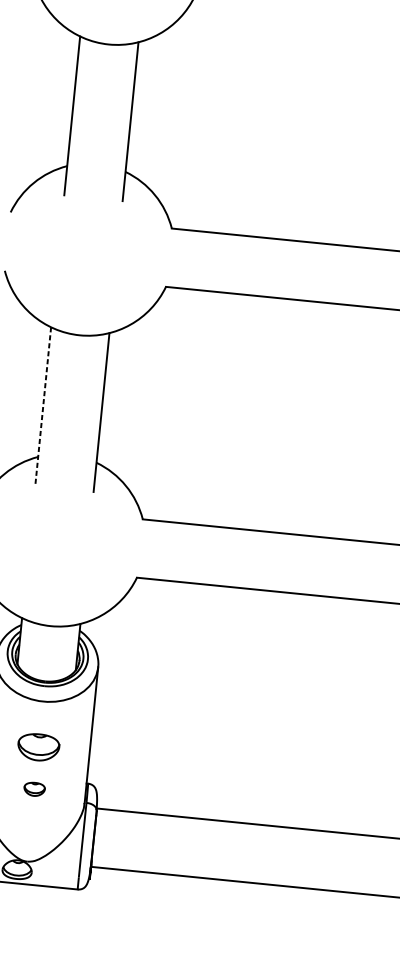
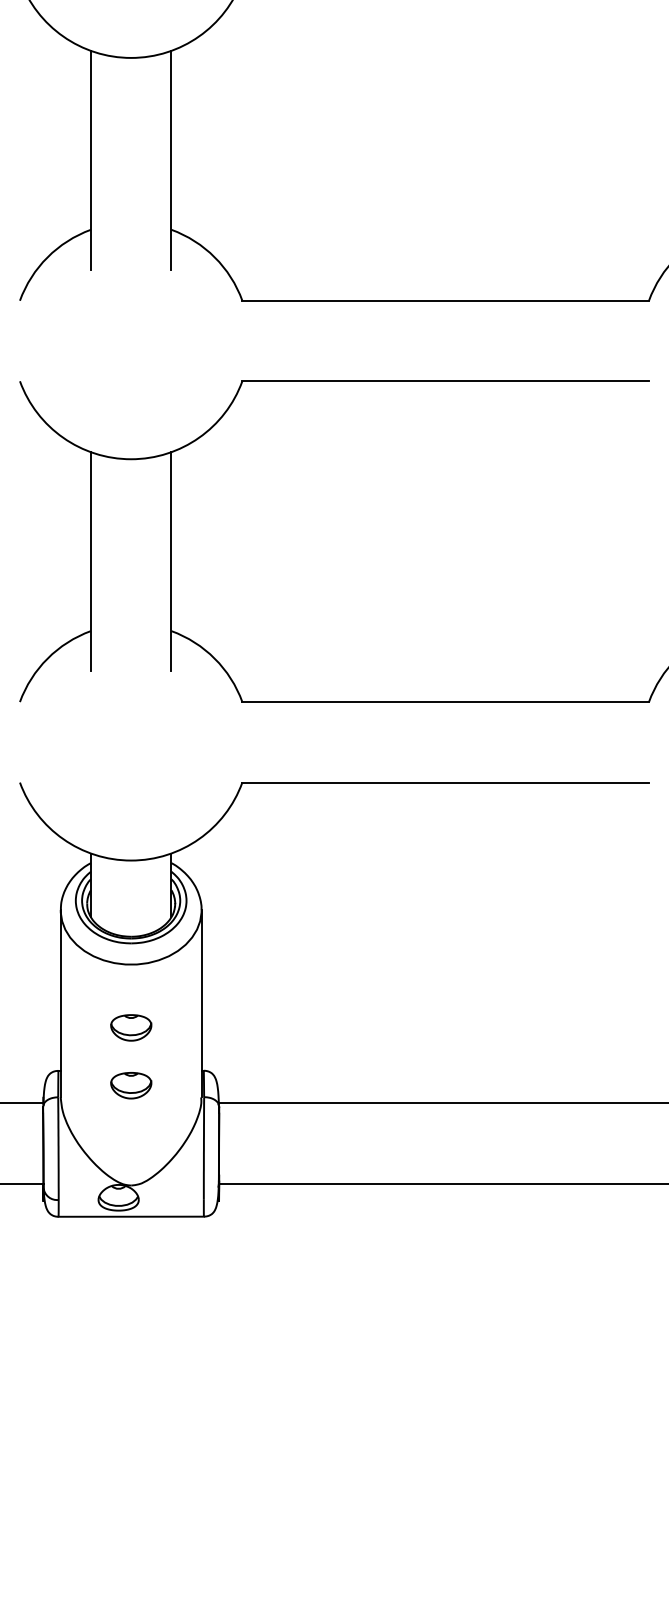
line: (42, 406) -> (90, 561), dashed -> solid
part: (38, 747) -> (131, 1027), size x0.71
part: (34, 789) -> (131, 1085), size x1.43

